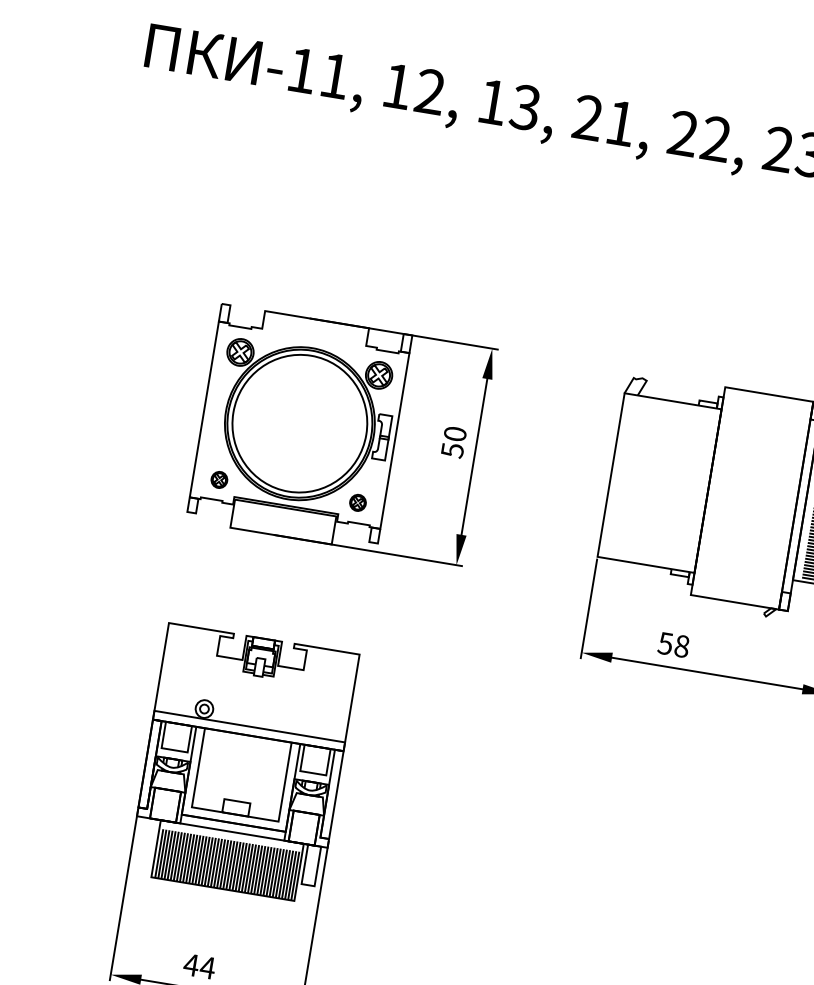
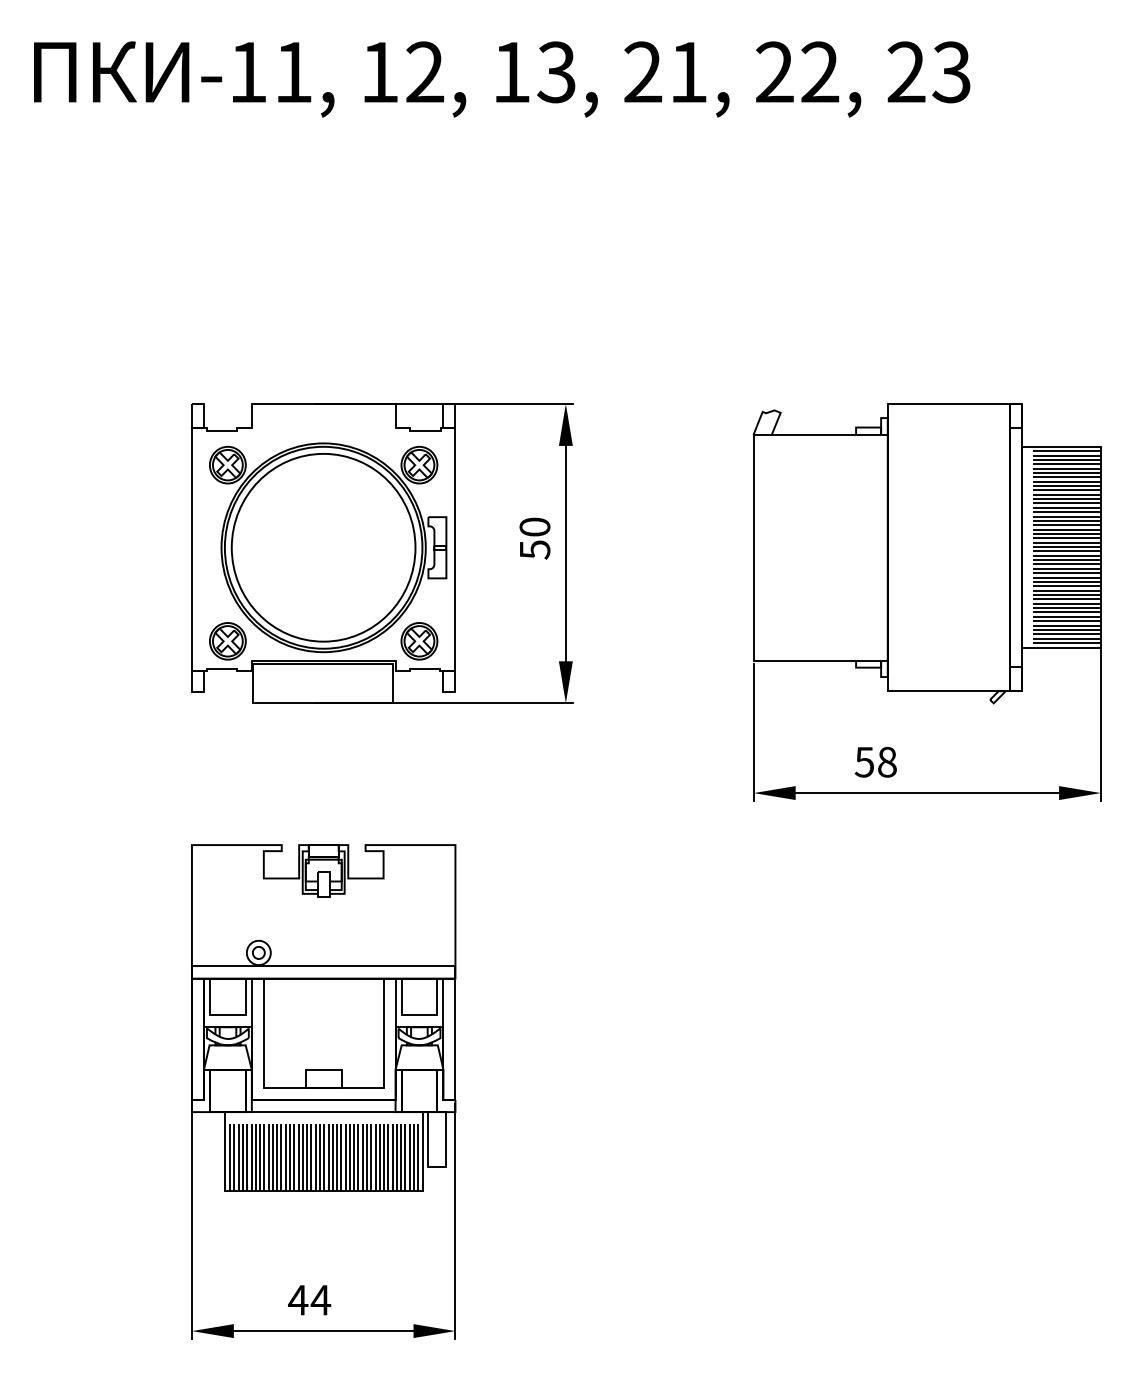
part: (219, 479) -> (227, 641), size x1.67
part: (358, 502) -> (419, 641), size x1.67

